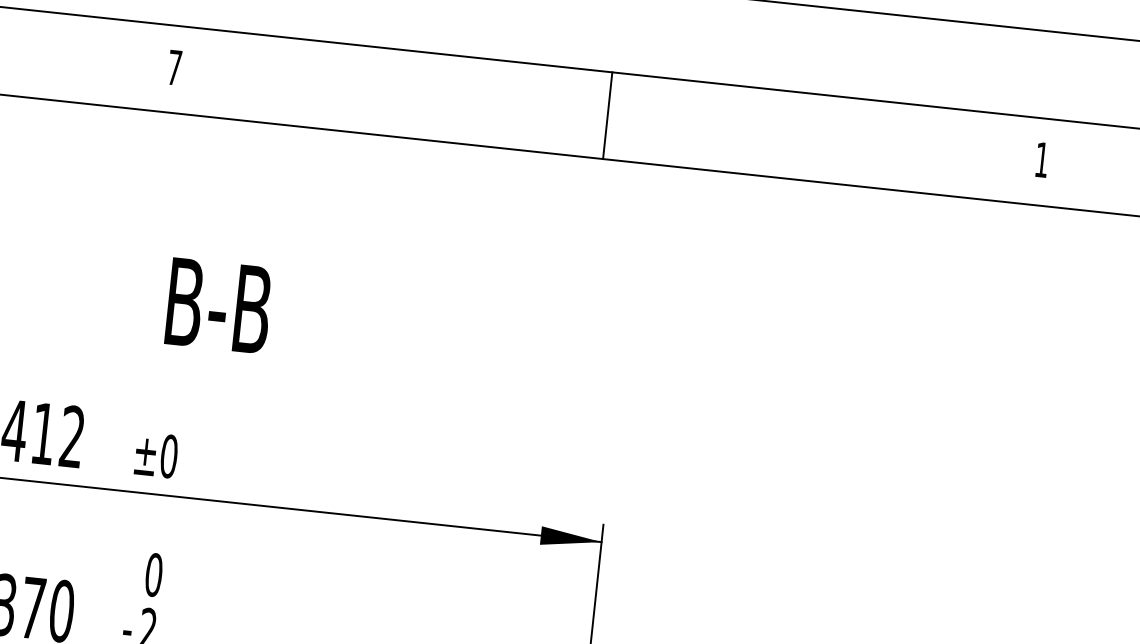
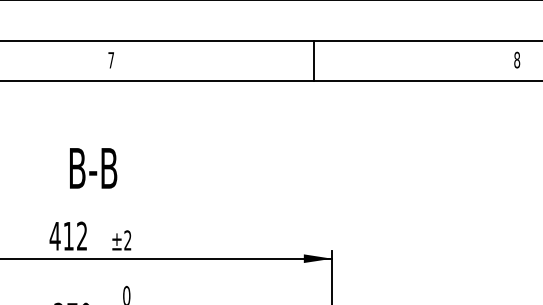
text: (1042, 158) -> (517, 59), 1 -> 8
text: (218, 306) -> (93, 168), moved
text: (168, 456) -> (127, 240), ±0 -> ±2

